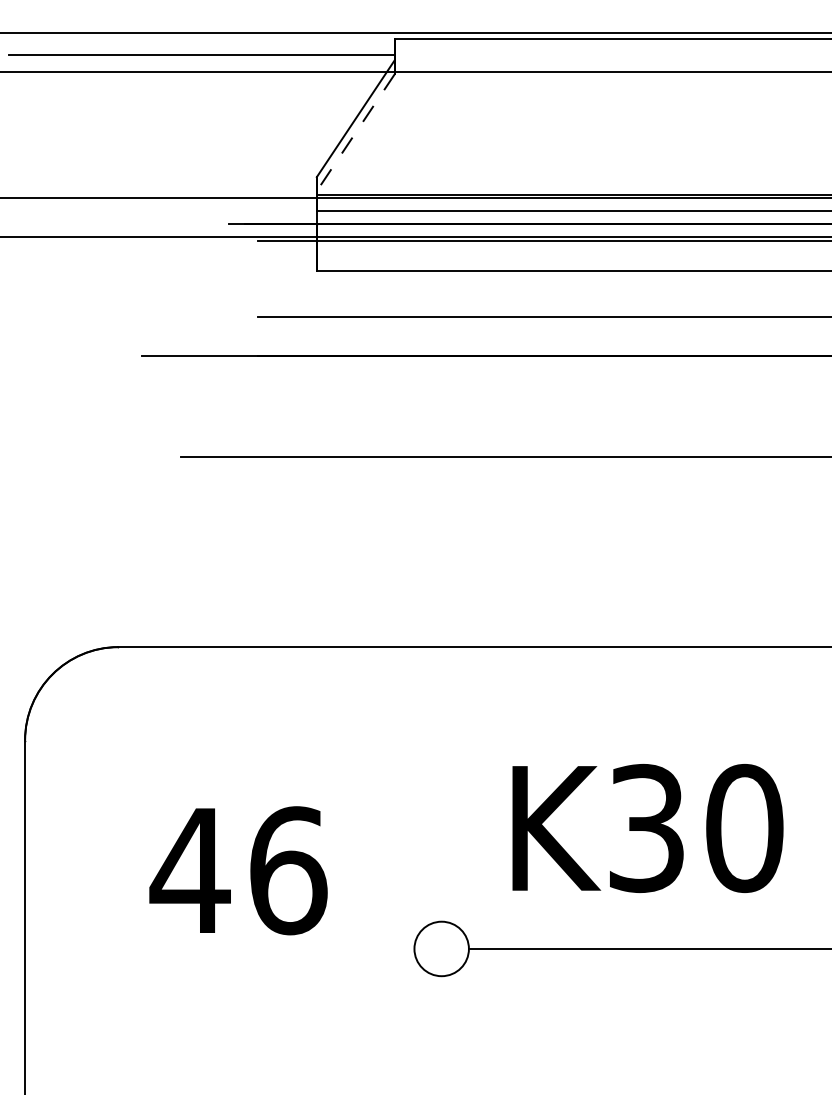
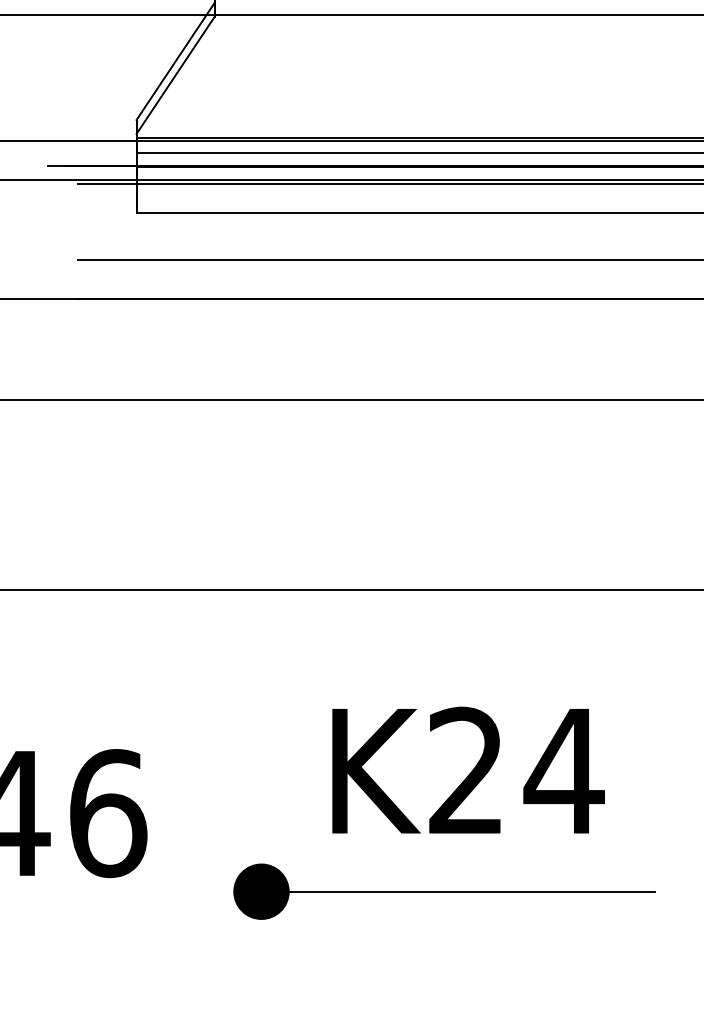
line: (355, 133) -> (175, 76), dashed -> solid
text: (697, 828) -> (517, 771), K30 -> K24
fill: (441, 948) -> (261, 891), added

